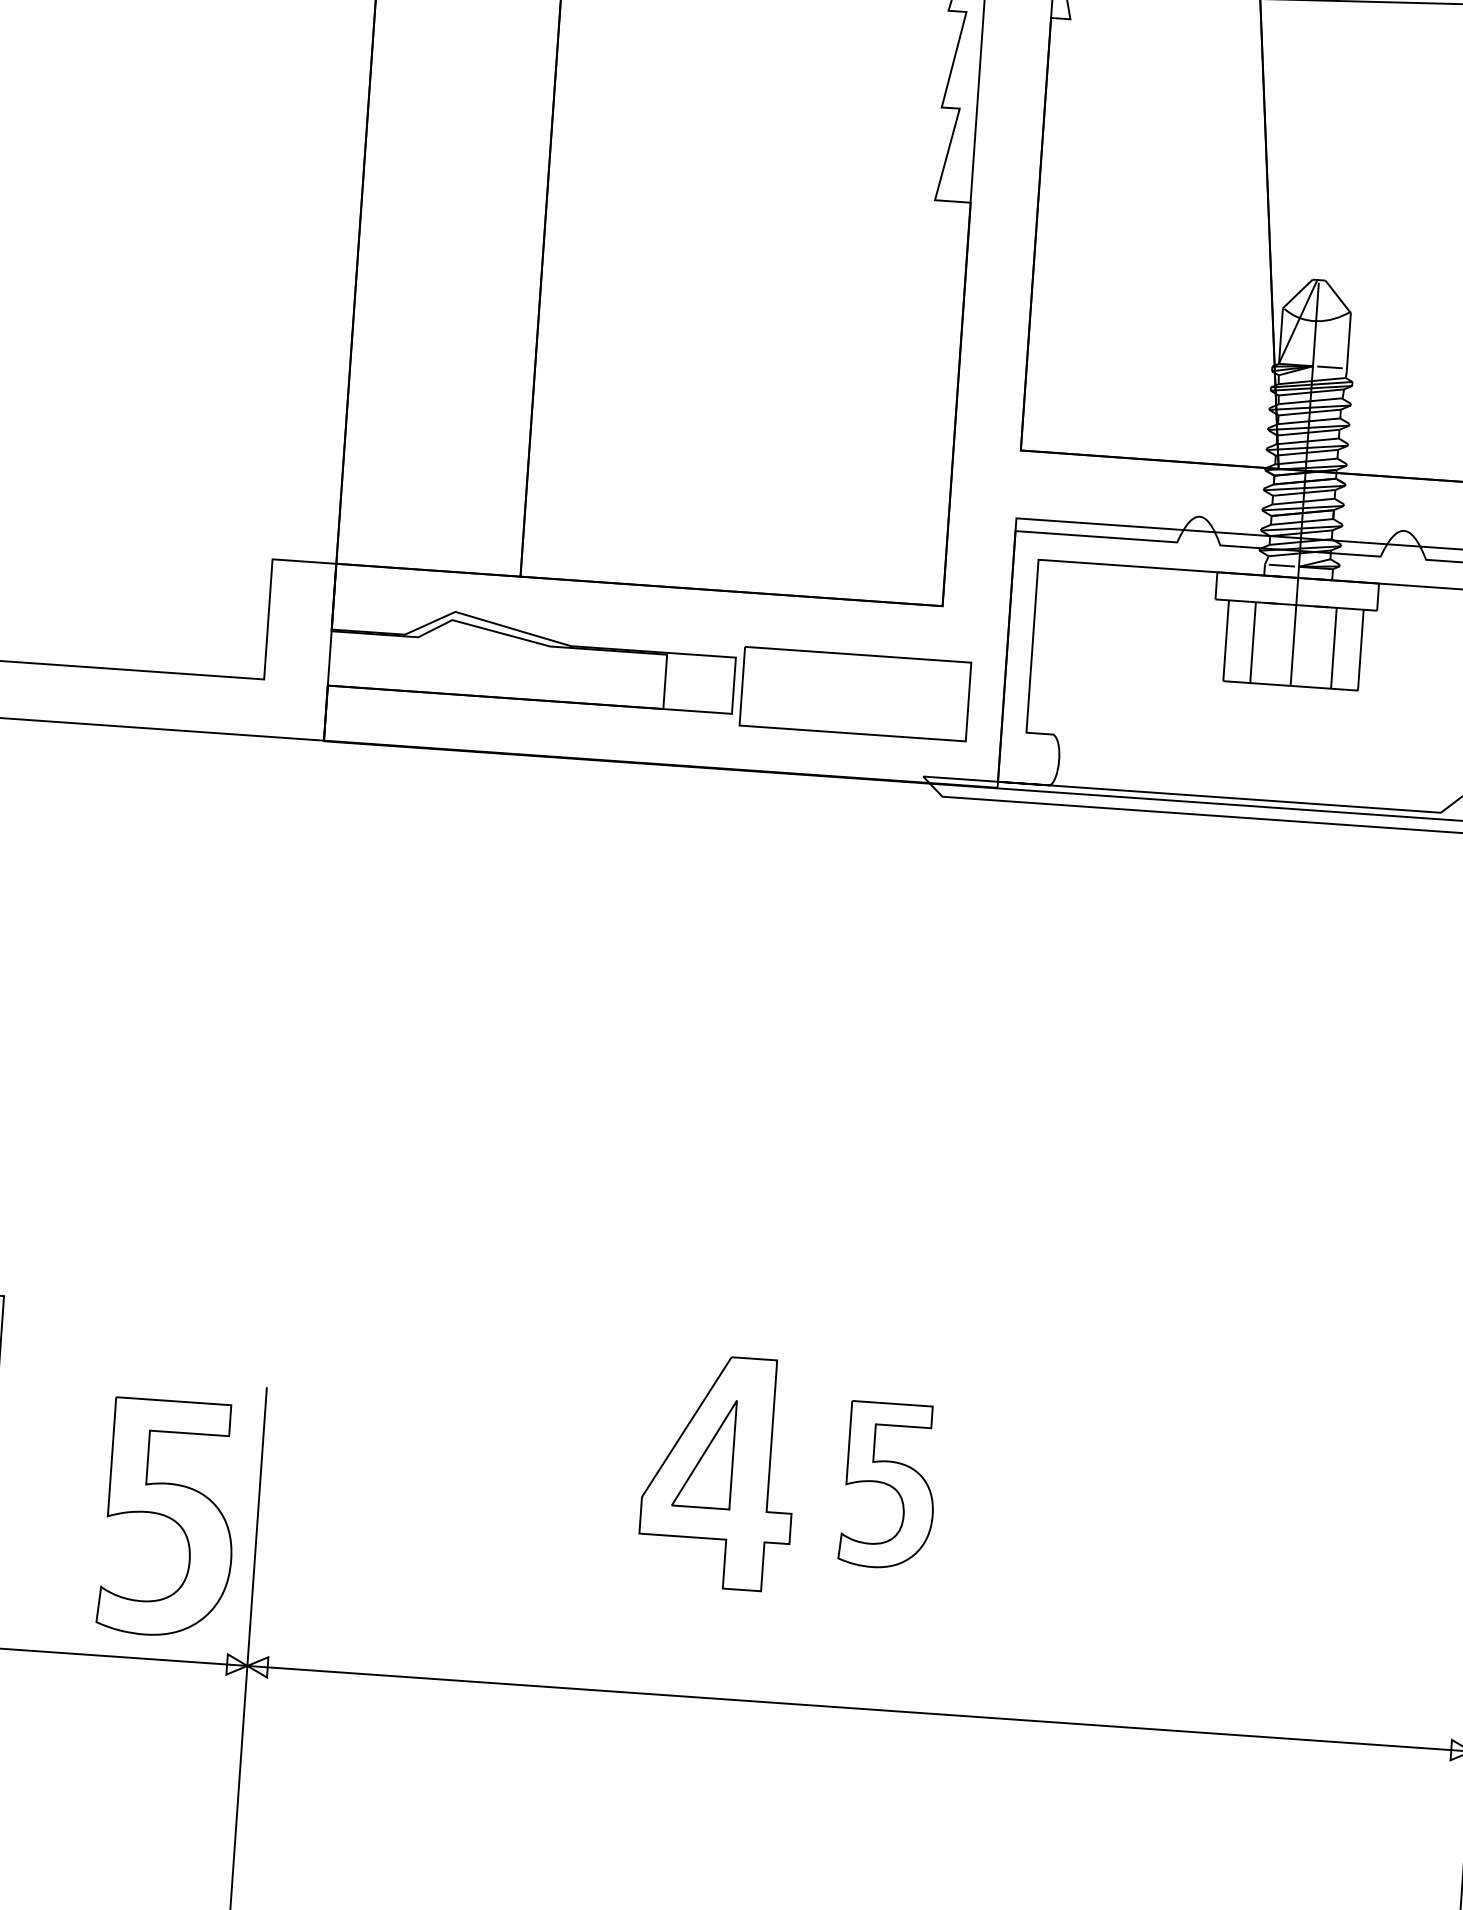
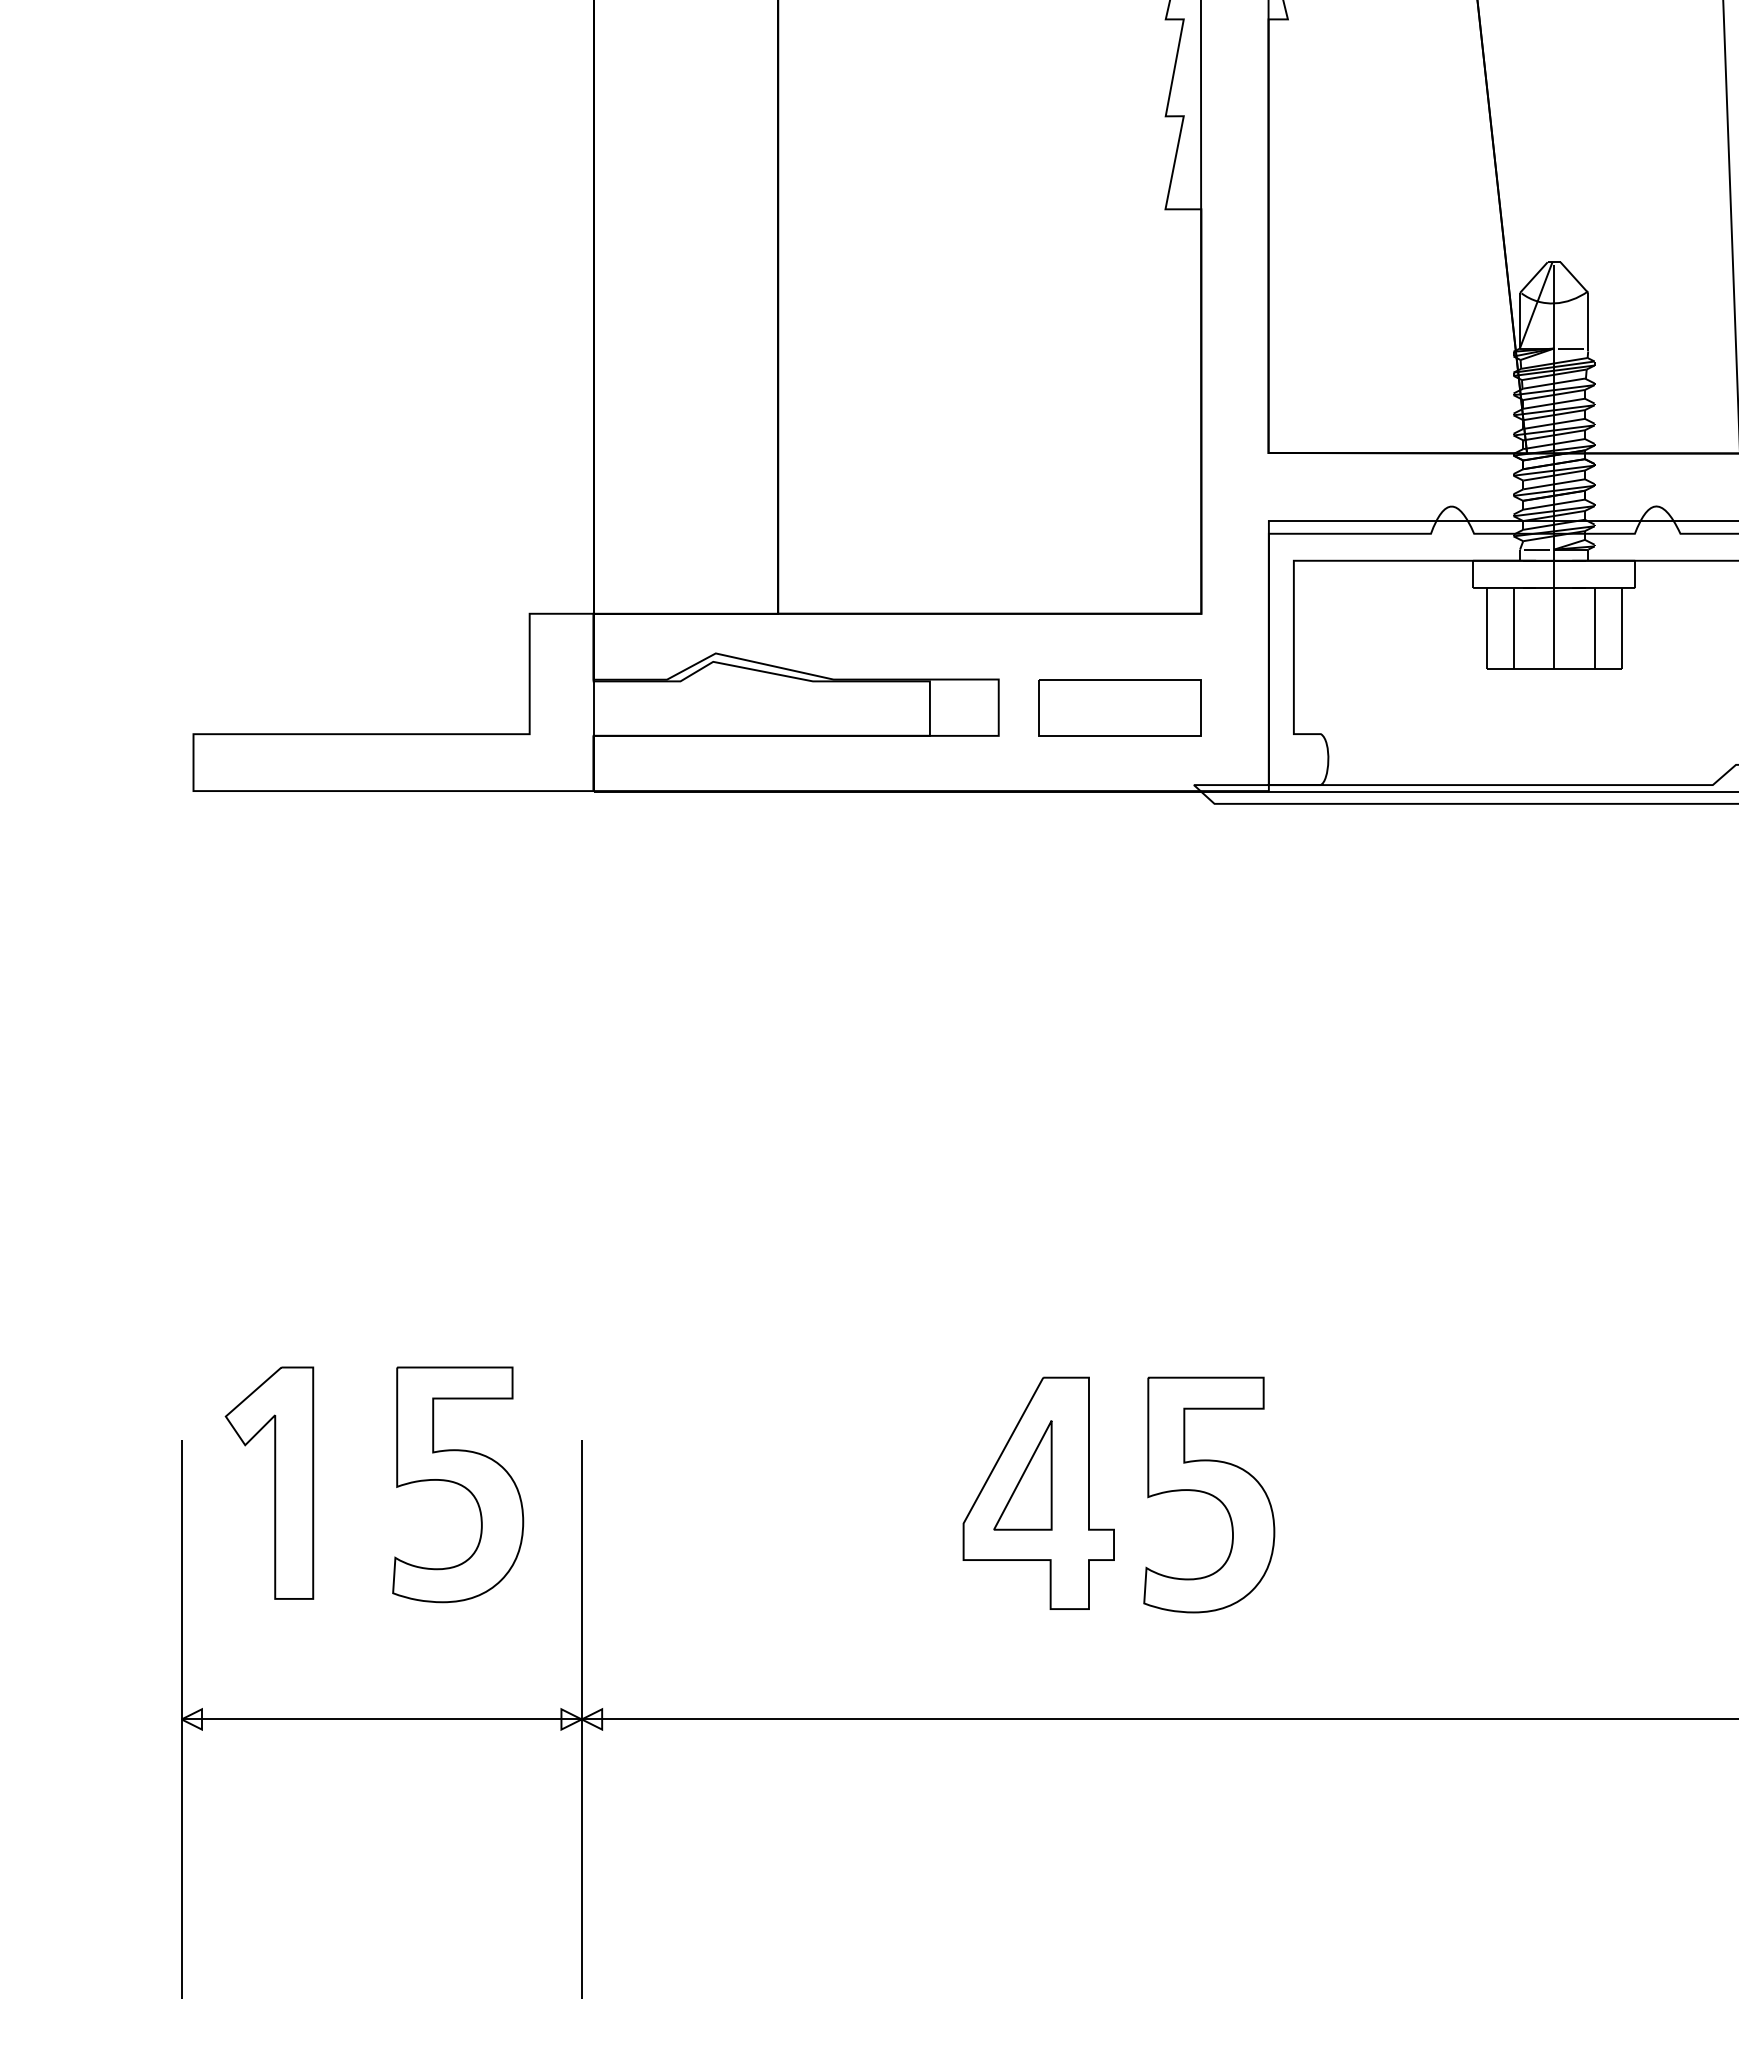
part: (854, 693) -> (1119, 707), size x0.71
part: (889, 1485) -> (1209, 1494), size x1.43
part: (169, 1518) -> (458, 1484), moved

